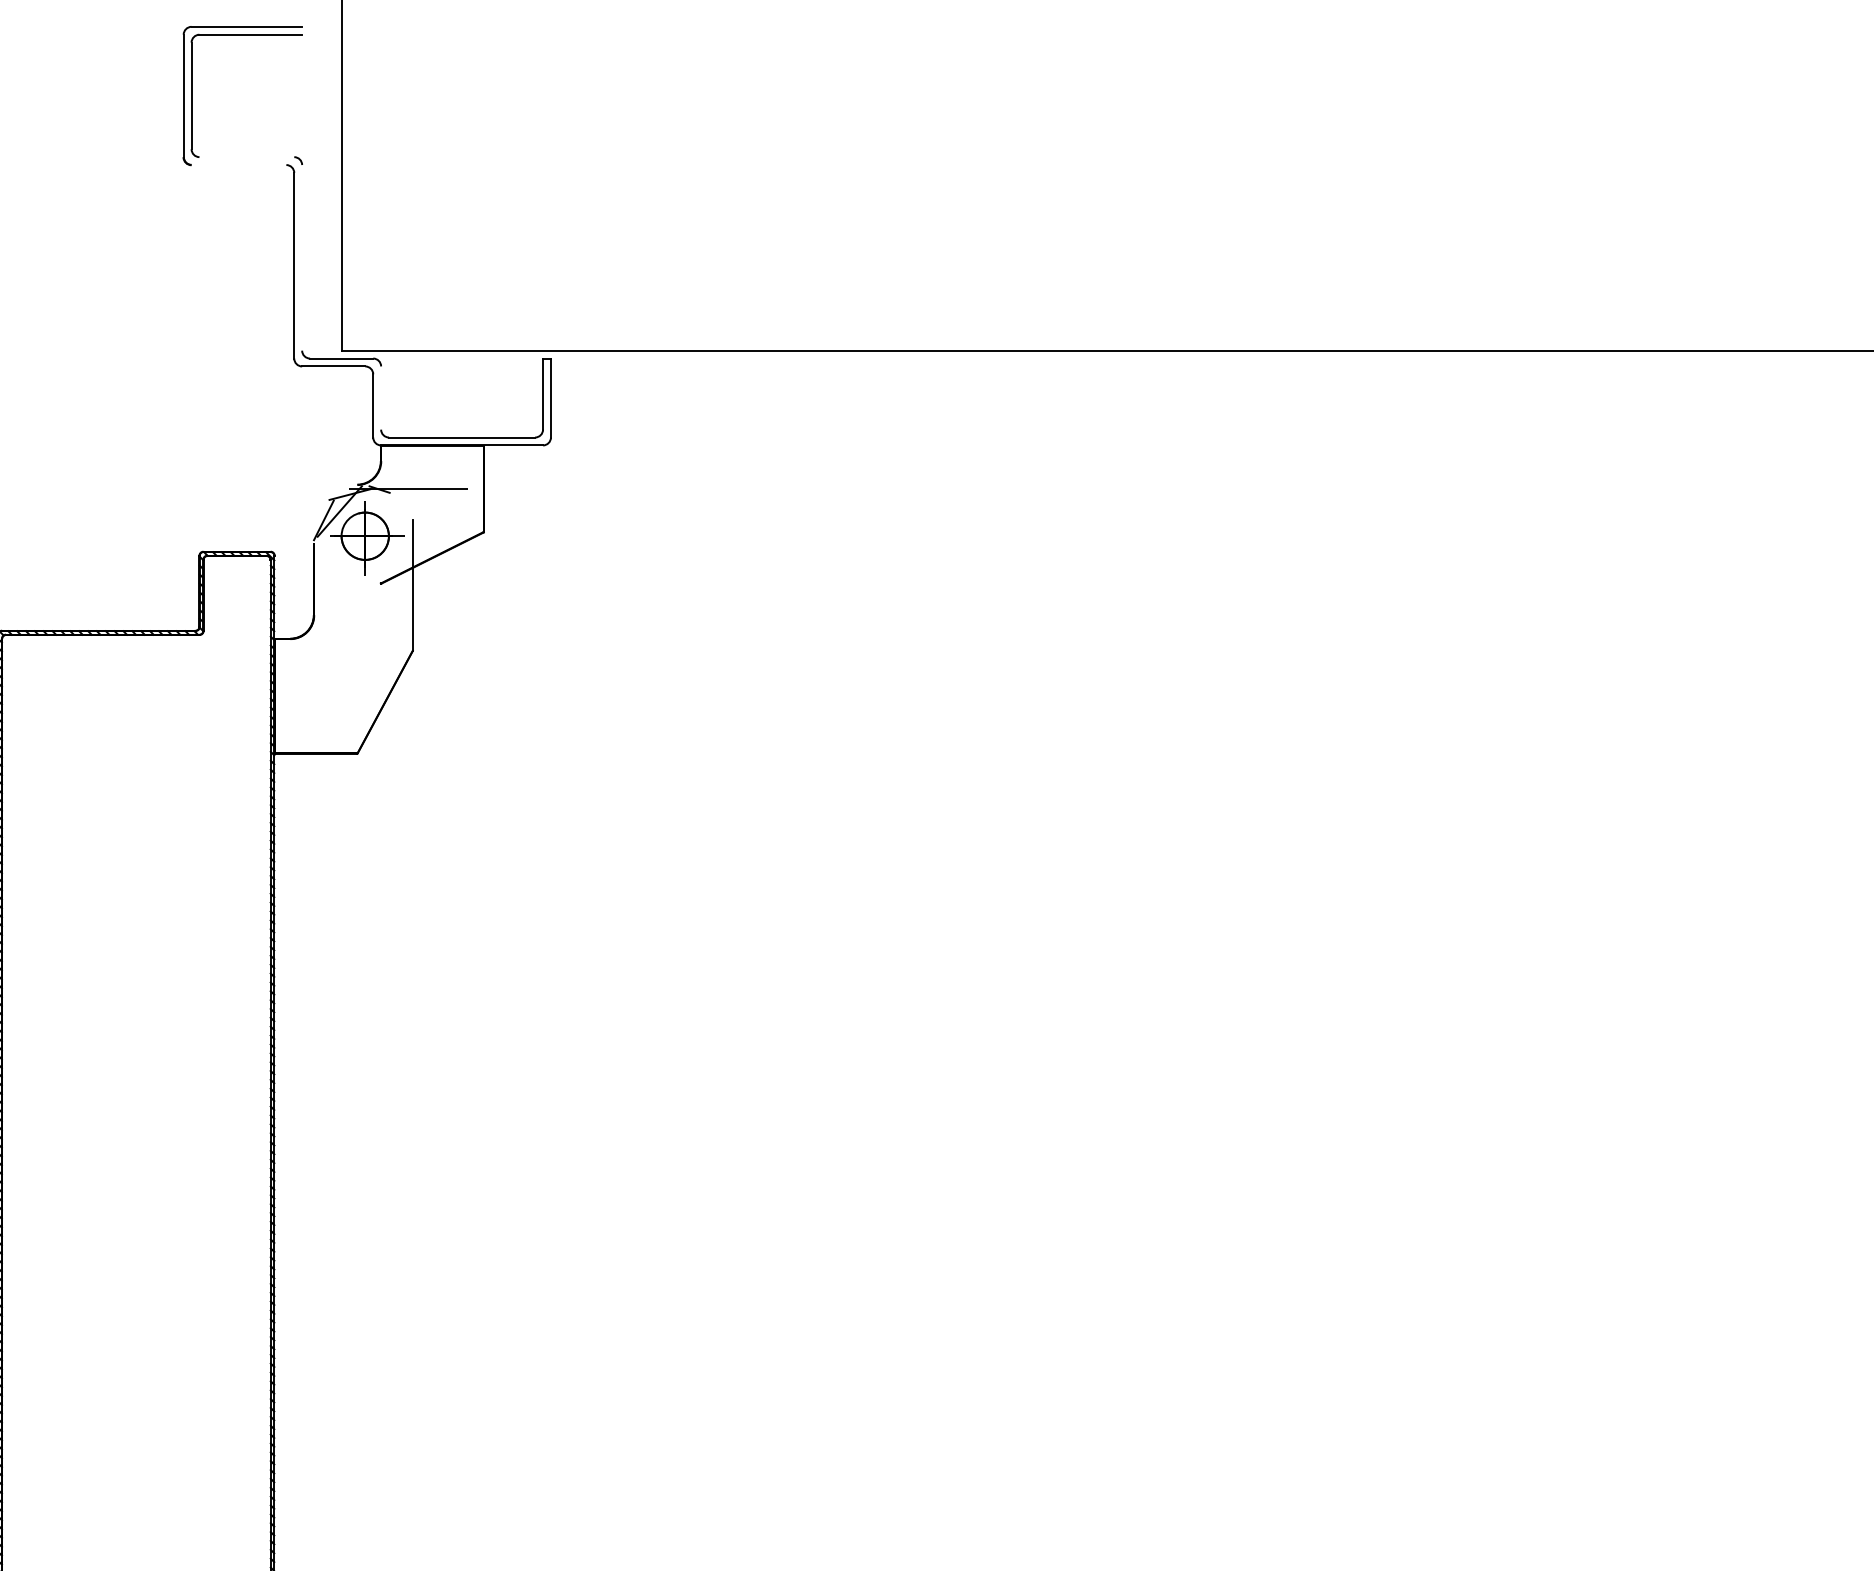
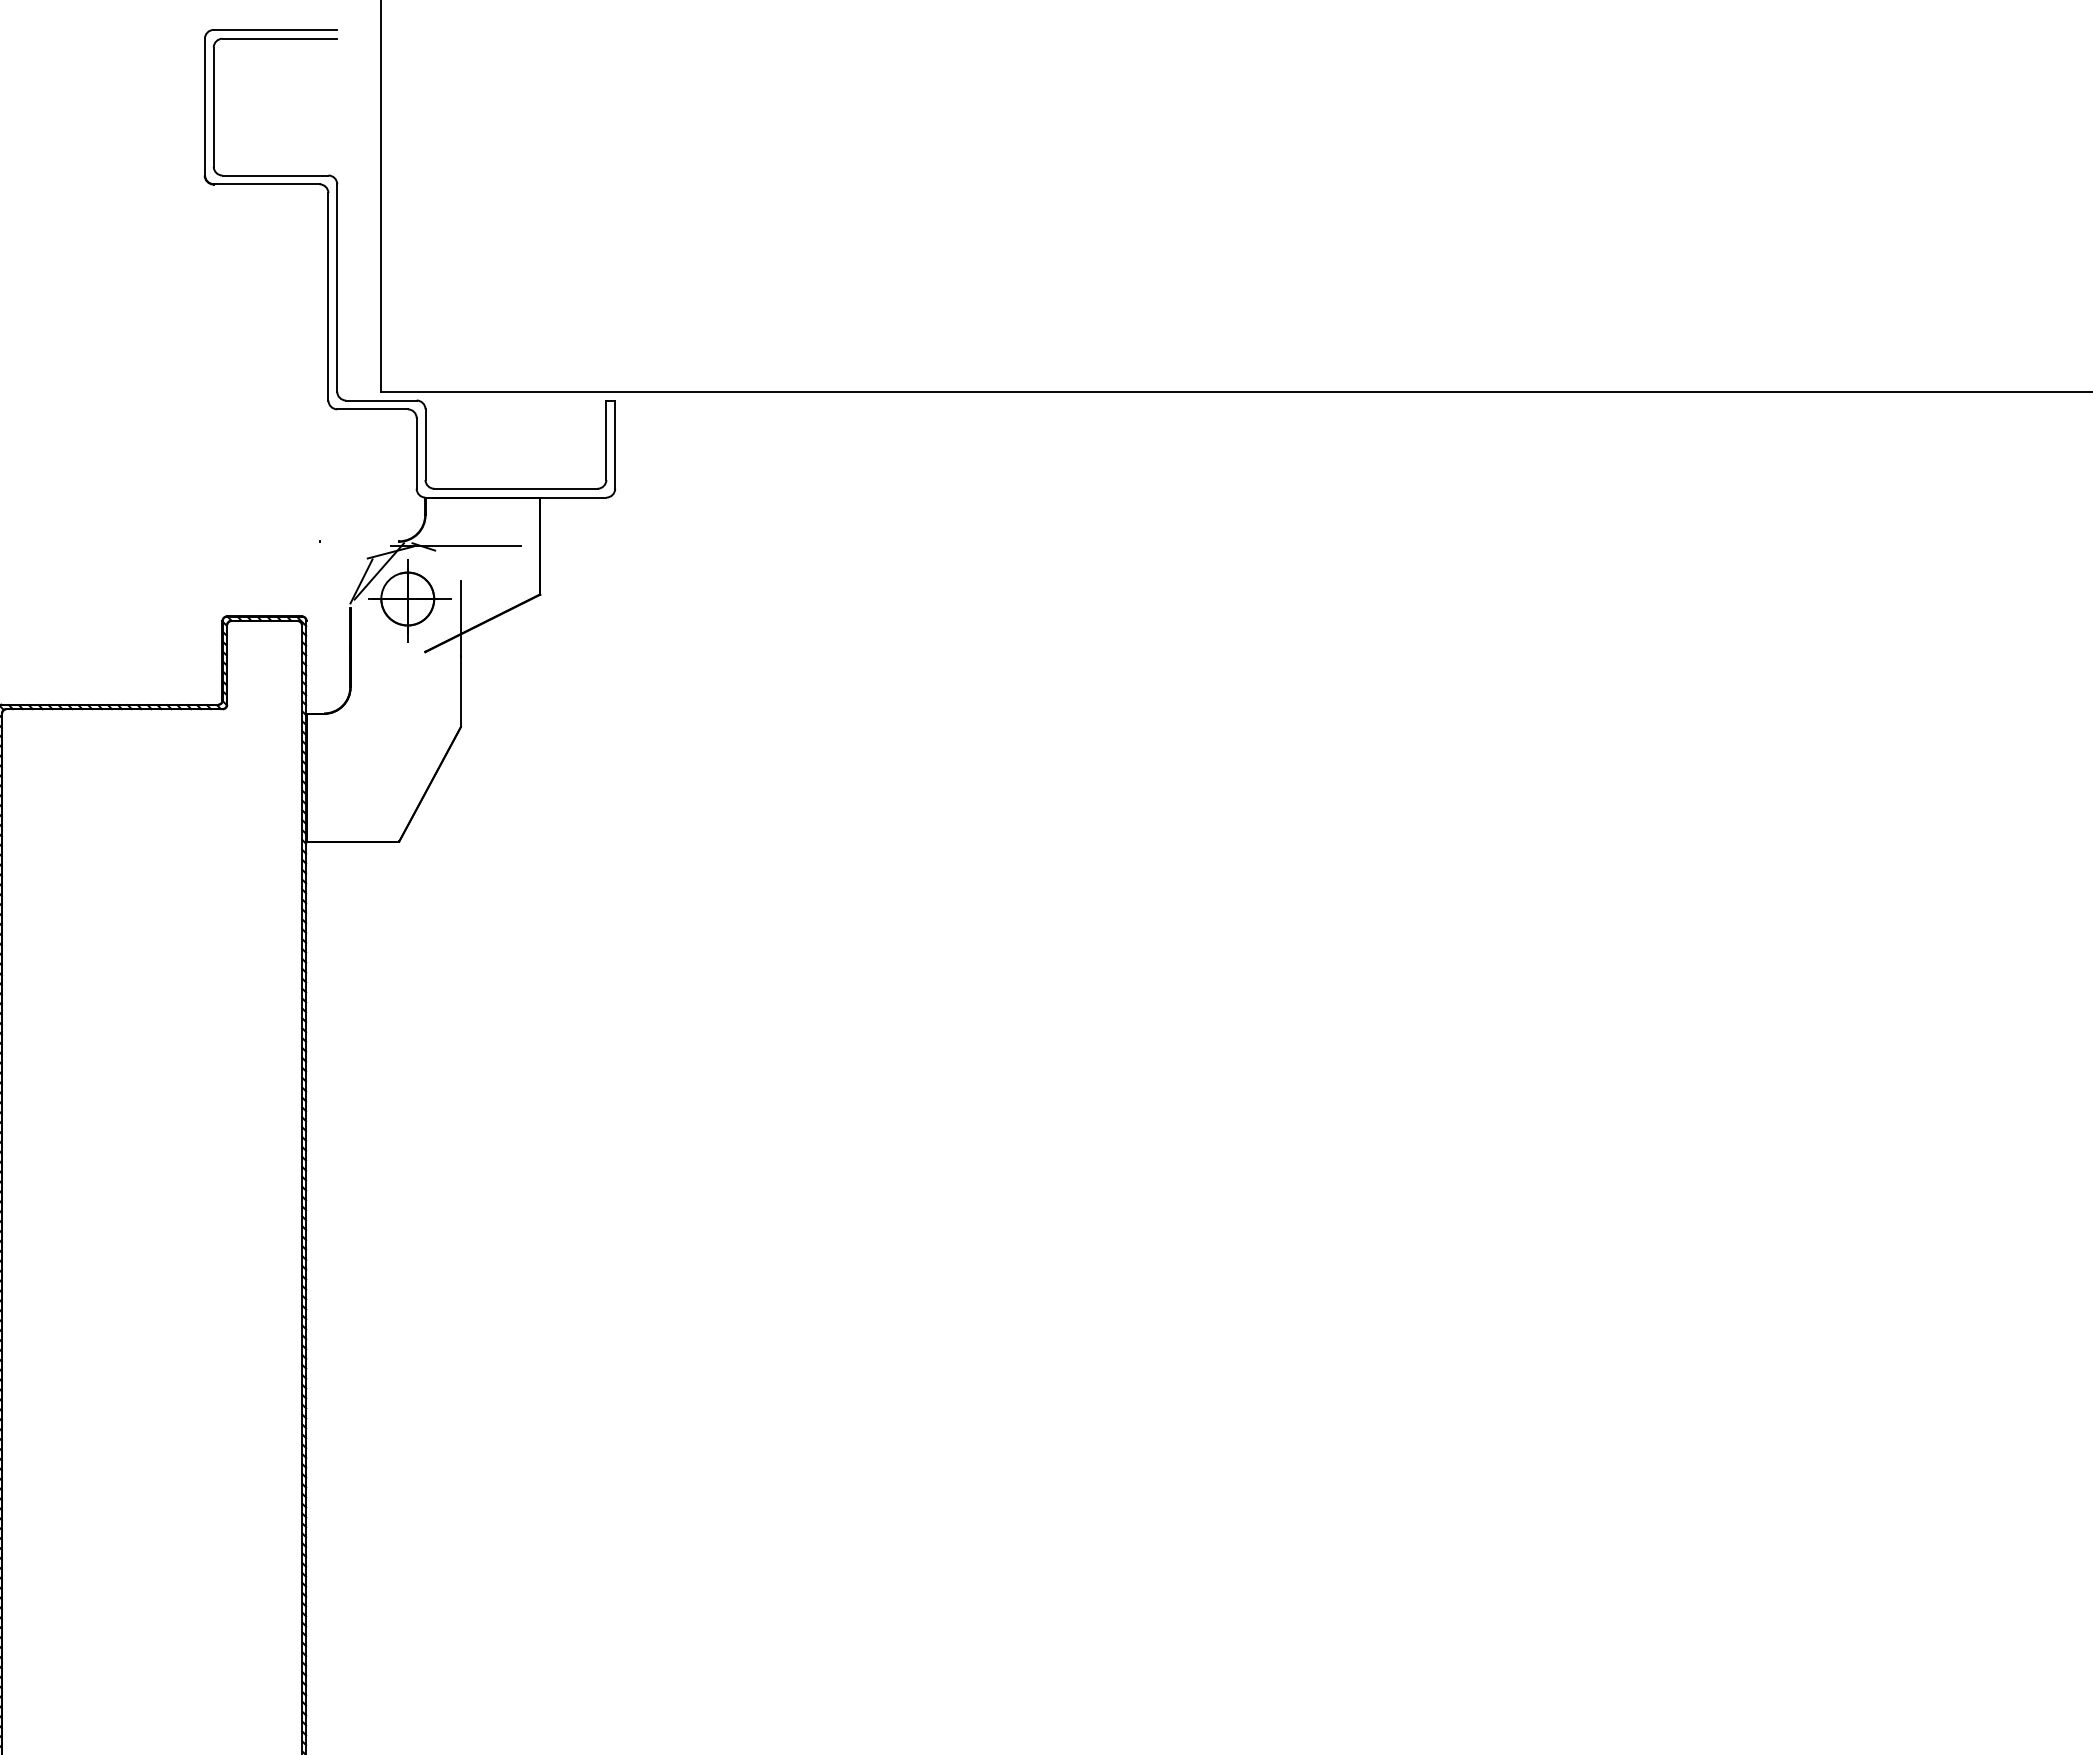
line: (246, 157) -> (275, 175), added
line: (238, 165) -> (266, 184), added
line: (302, 257) -> (337, 287), added
line: (381, 397) -> (425, 444), added

